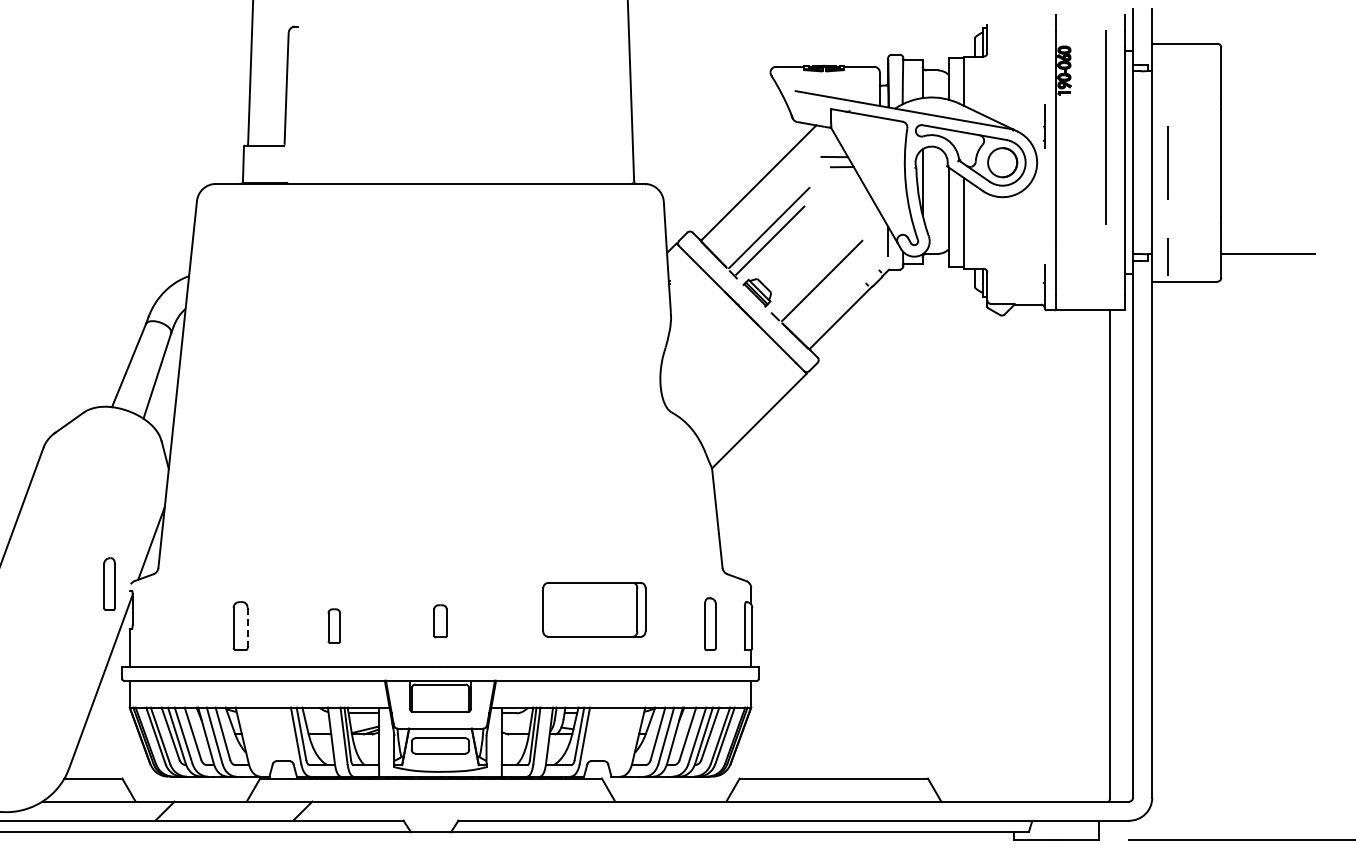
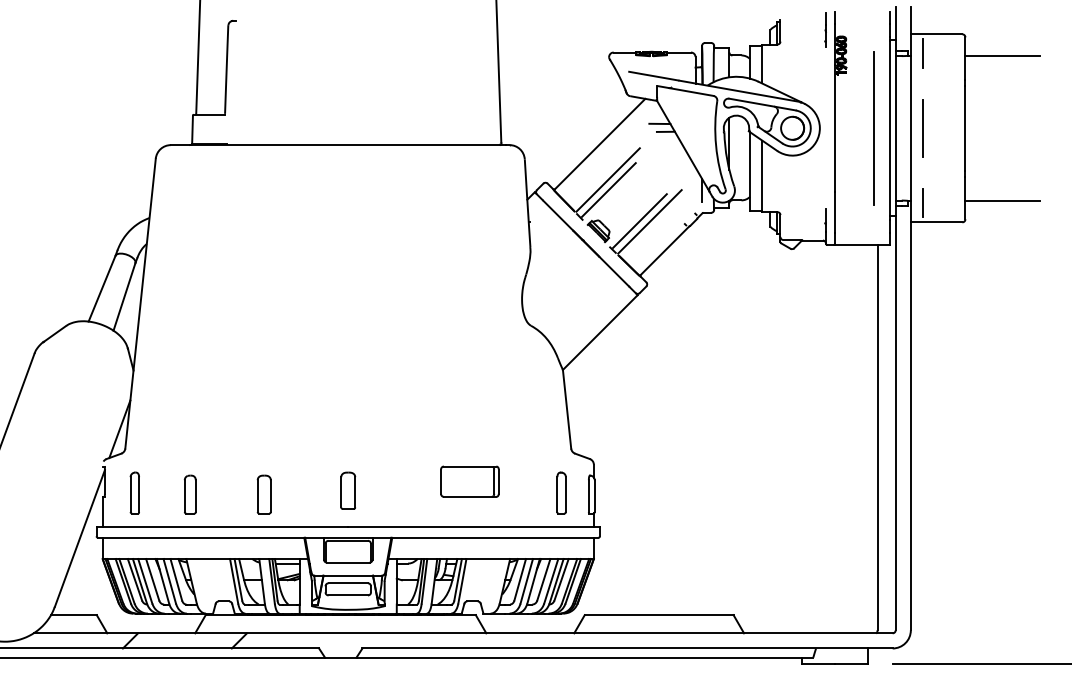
line: (1167, 67) -> (922, 53), added
line: (1268, 71) -> (1002, 56), added
line: (1044, 126) -> (825, 30), moved
line: (1105, 127) -> (873, 128), moved
line: (809, 279) -> (639, 220), added
part: (109, 583) -> (134, 492), moved
part: (594, 609) -> (470, 481), size x0.71
part: (440, 621) -> (348, 490), size x1.43
part: (334, 625) -> (264, 494), size x1.43
line: (247, 628) -> (195, 496), dashed -> solid

